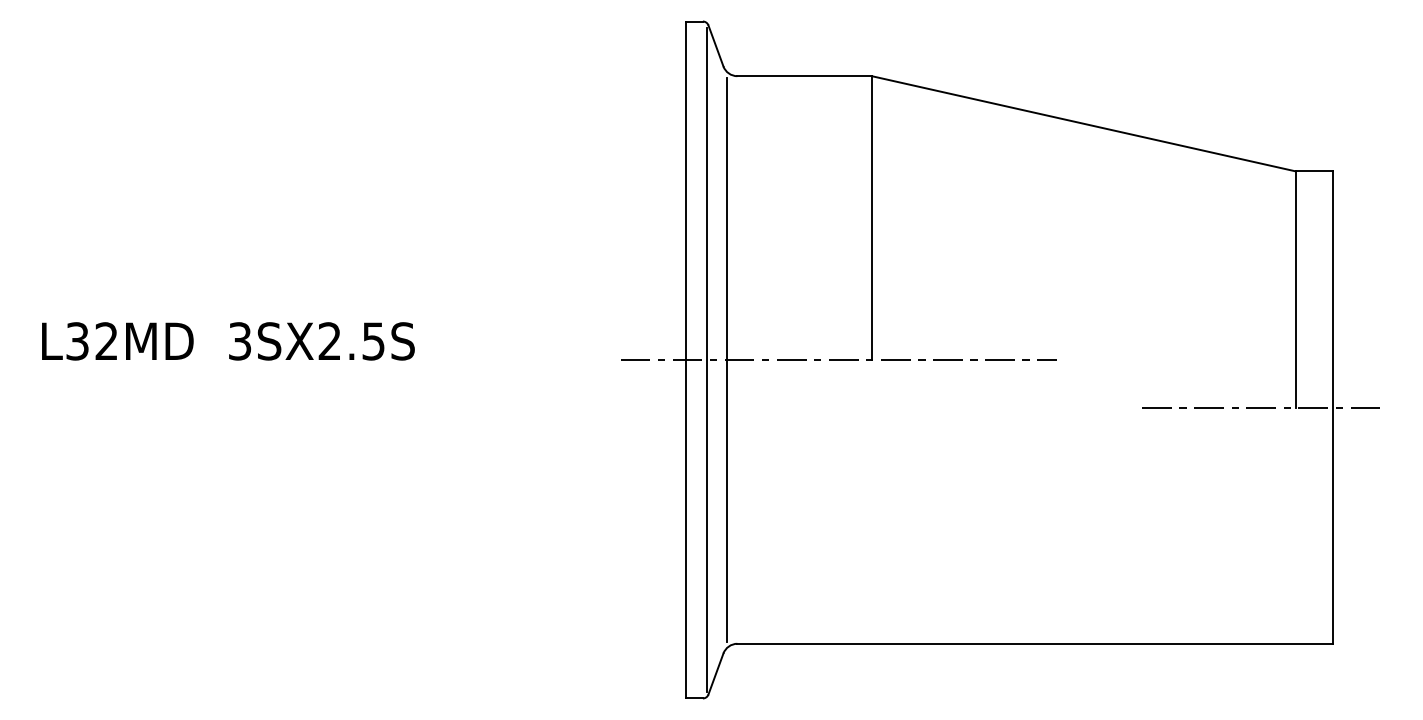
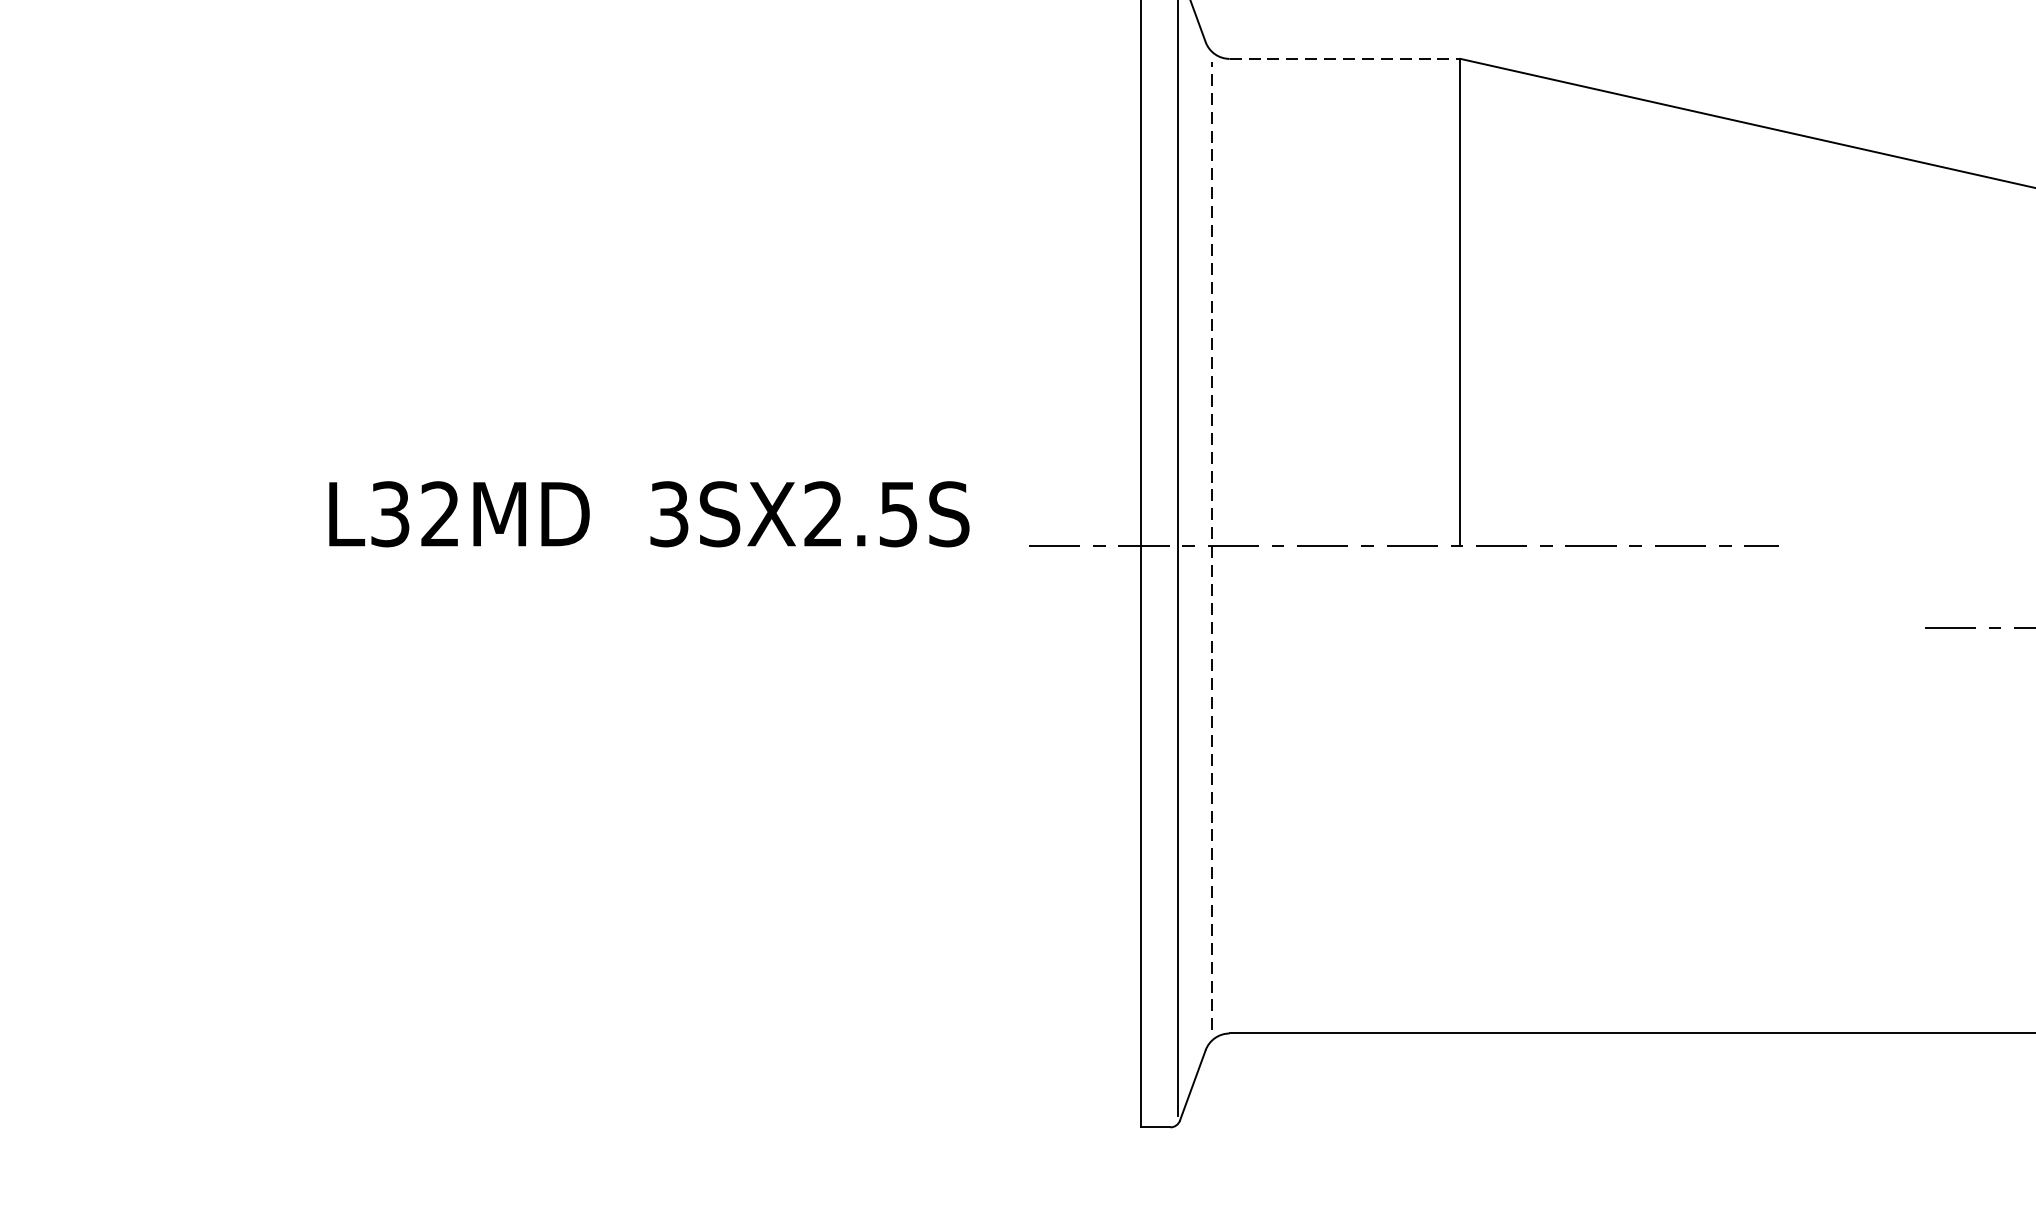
line: (805, 76) -> (1346, 59), solid -> dashed
text: (228, 341) -> (649, 514), moved
line: (726, 360) -> (1210, 547), solid -> dashed

